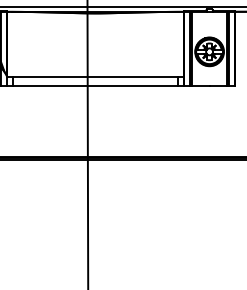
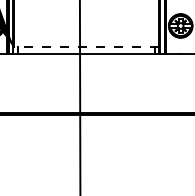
line: (95, 77) -> (86, 47), solid -> dashed

